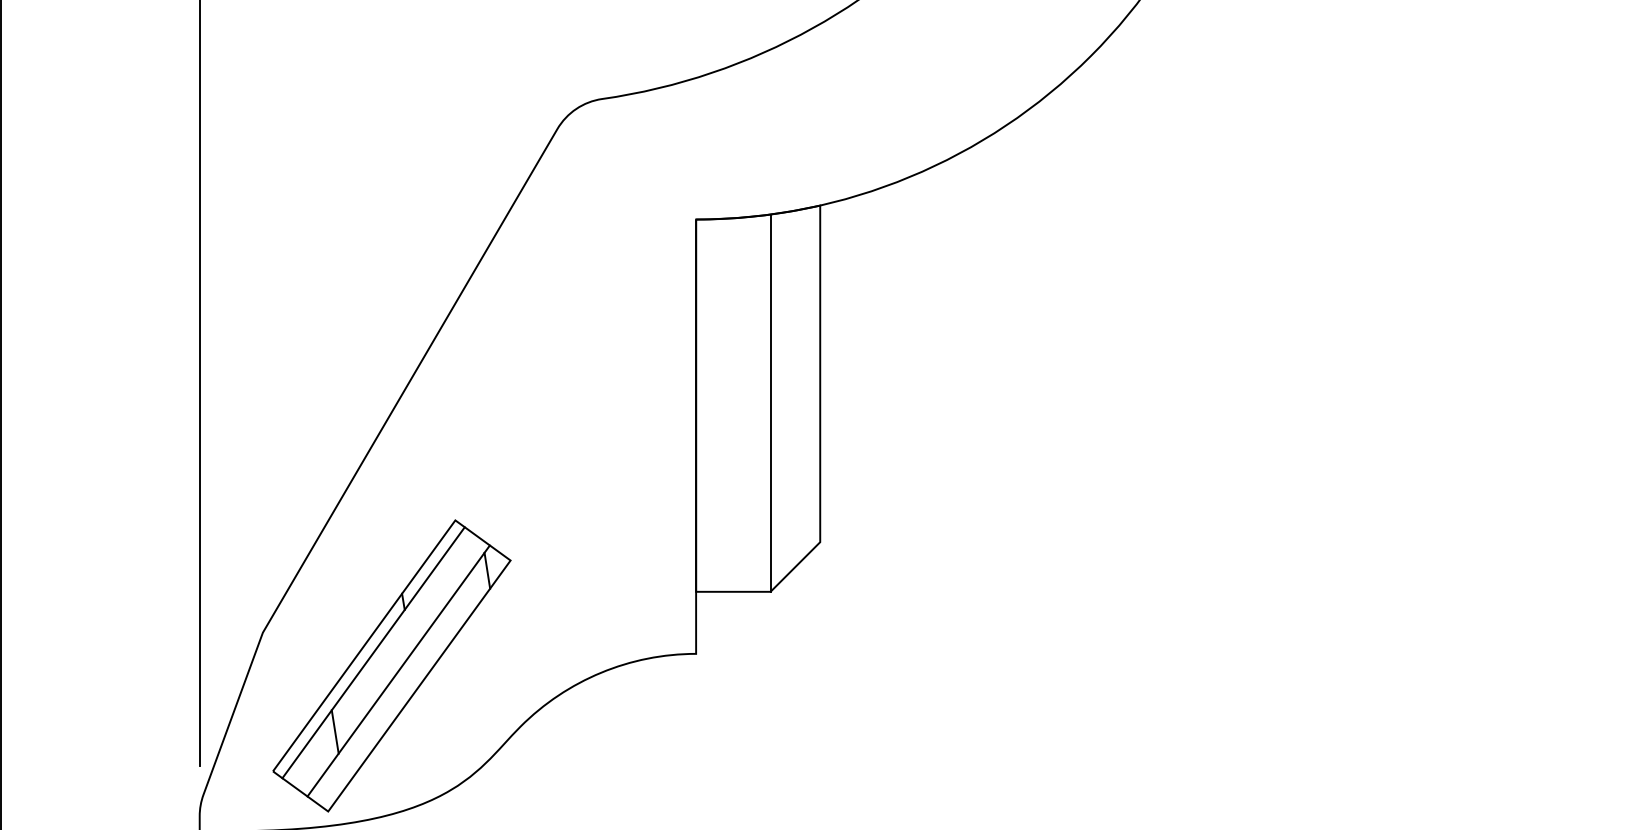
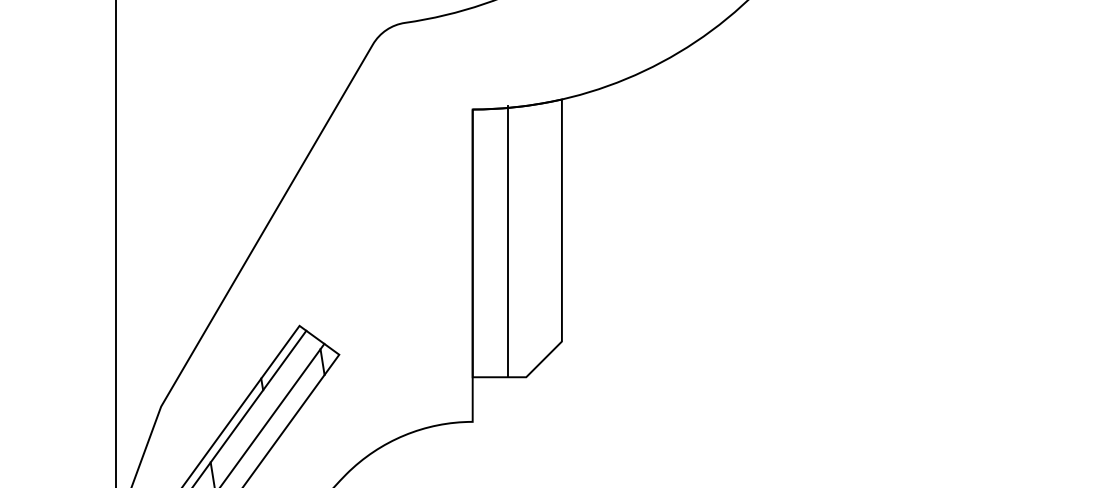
line: (770, 402) -> (507, 241), moved

